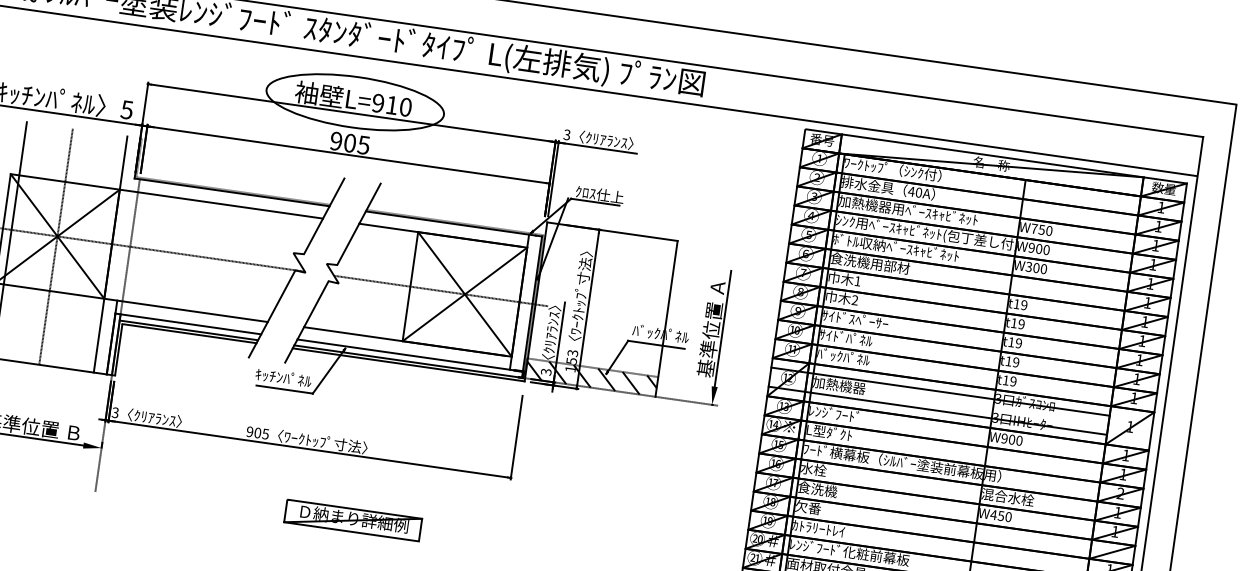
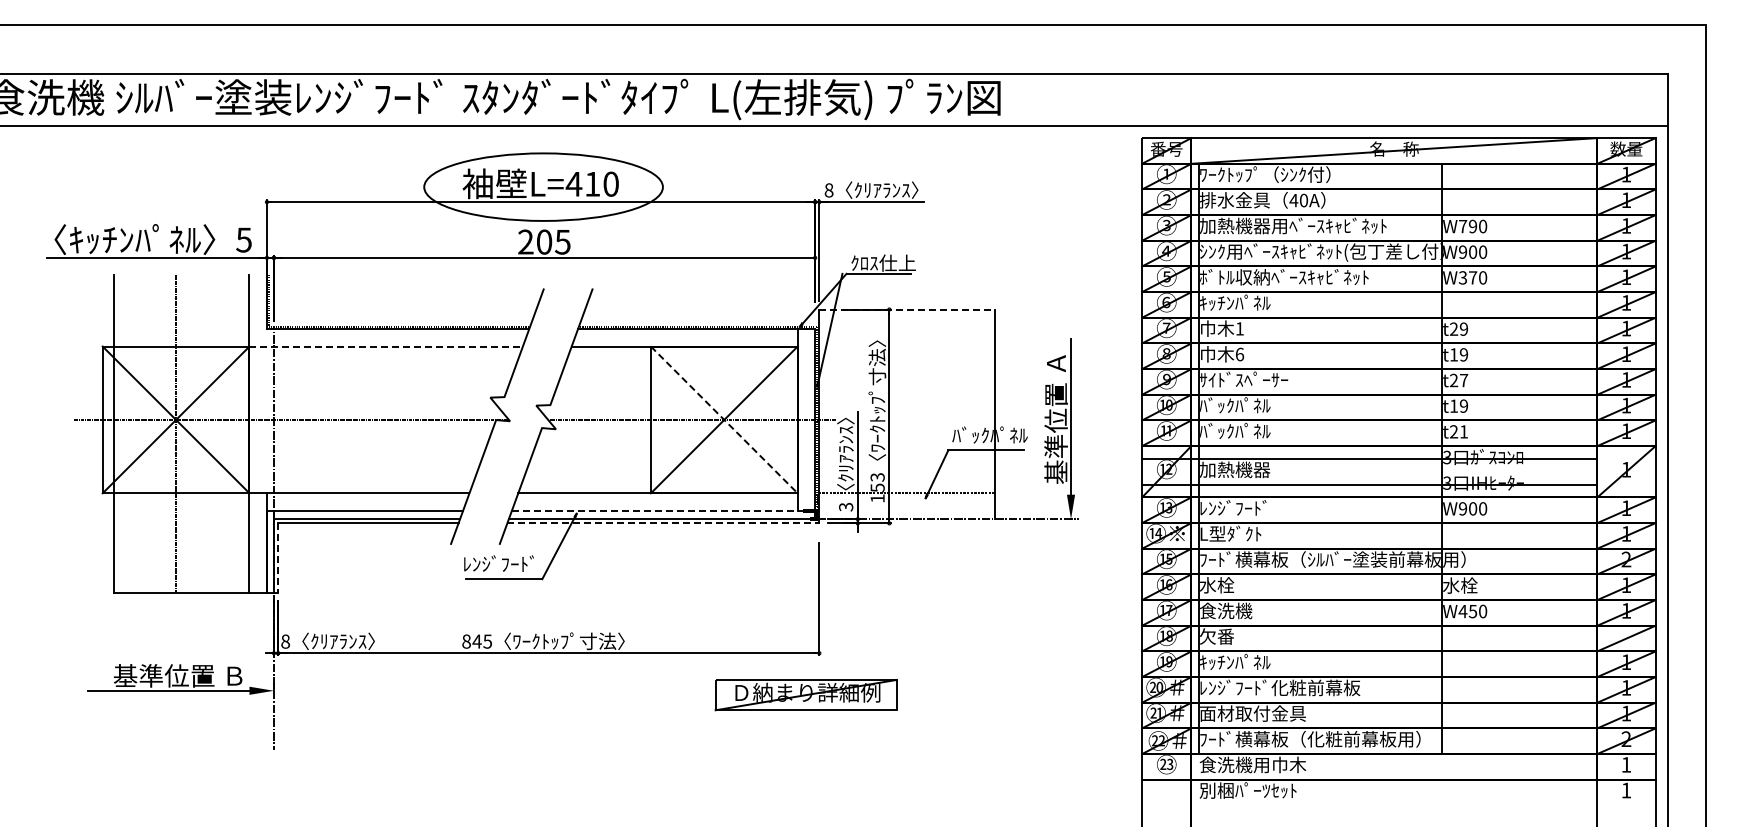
text: (377, 102) -> (573, 183), L=910 -> L=410
text: (566, 134) -> (828, 190), 3 -> 8
text: (335, 141) -> (525, 242), 905 -> 205
line: (221, 204) -> (386, 346), solid -> dashed
text: (1041, 229) -> (1472, 226), W750 -> W790
line: (612, 231) -> (907, 309), solid -> dashed
text: (870, 263) -> (1253, 302), 食洗機用部材 -> ｷｯﾁﾝﾊﾟﾈﾙ
text: (1036, 267) -> (1473, 277), W300 -> W370
line: (465, 294) -> (724, 419), solid -> dashed
text: (854, 300) -> (1239, 354), 2 -> 6
text: (1016, 303) -> (1453, 328), t19 -> t29
text: (832, 335) -> (1216, 405), ｻｲﾄﾞﾊﾟﾈﾙ -> ﾊﾞｯｸﾊﾟﾈﾙ
text: (1014, 342) -> (1458, 380), t19 -> t27
line: (118, 350) -> (278, 558), solid -> dashed
line: (410, 355) -> (663, 510), solid -> dashed
line: (408, 364) -> (663, 523), solid -> dashed
text: (283, 377) -> (500, 563), ｷｯﾁﾝﾊﾟﾈﾙ -> ﾚﾝｼﾞﾌｰﾄﾞ
hatch: (591, 377) -> (906, 505), removed
text: (1010, 380) -> (1459, 431), t19 -> t21
text: (115, 412) -> (285, 641), 3 -> 8
text: (253, 432) -> (471, 641), 905 -> 845
text: (1007, 497) -> (1478, 585), 混合水栓 -> 水栓
part: (352, 520) -> (805, 695), moved
text: (819, 528) -> (1235, 661), ｶﾄﾗﾘｰﾄﾚｲ -> ｷｯﾁﾝﾊﾟﾈﾙ

